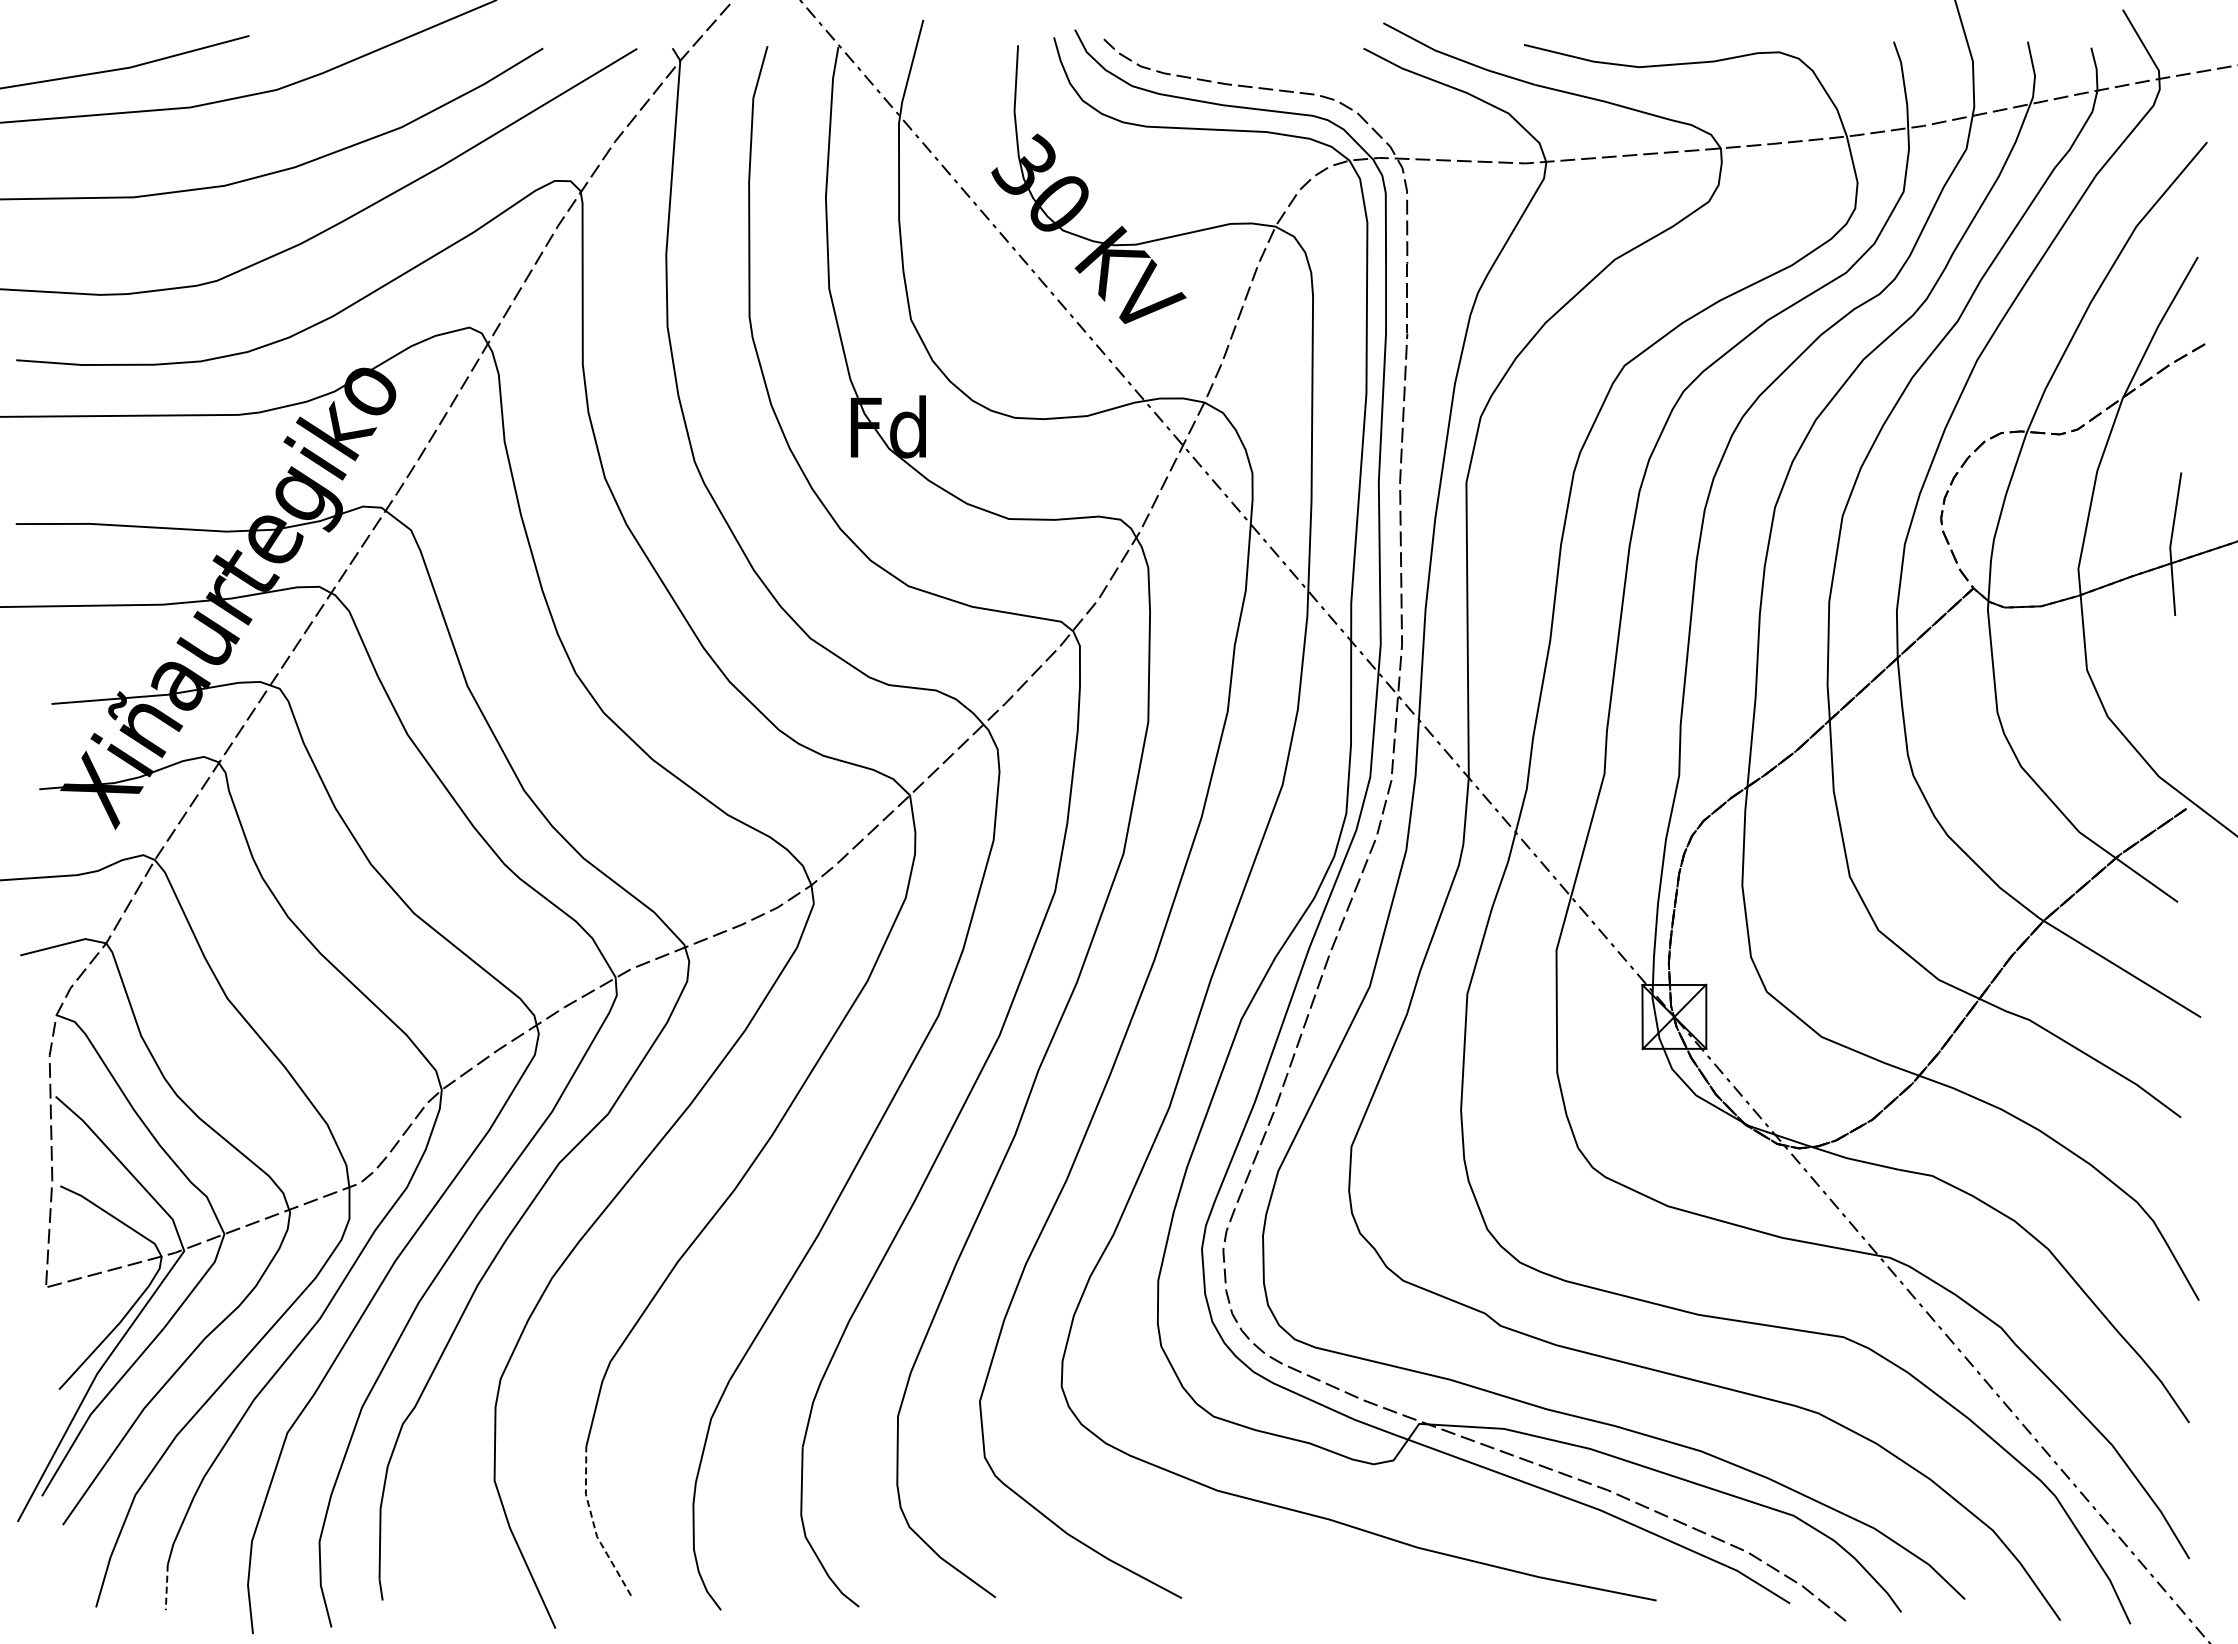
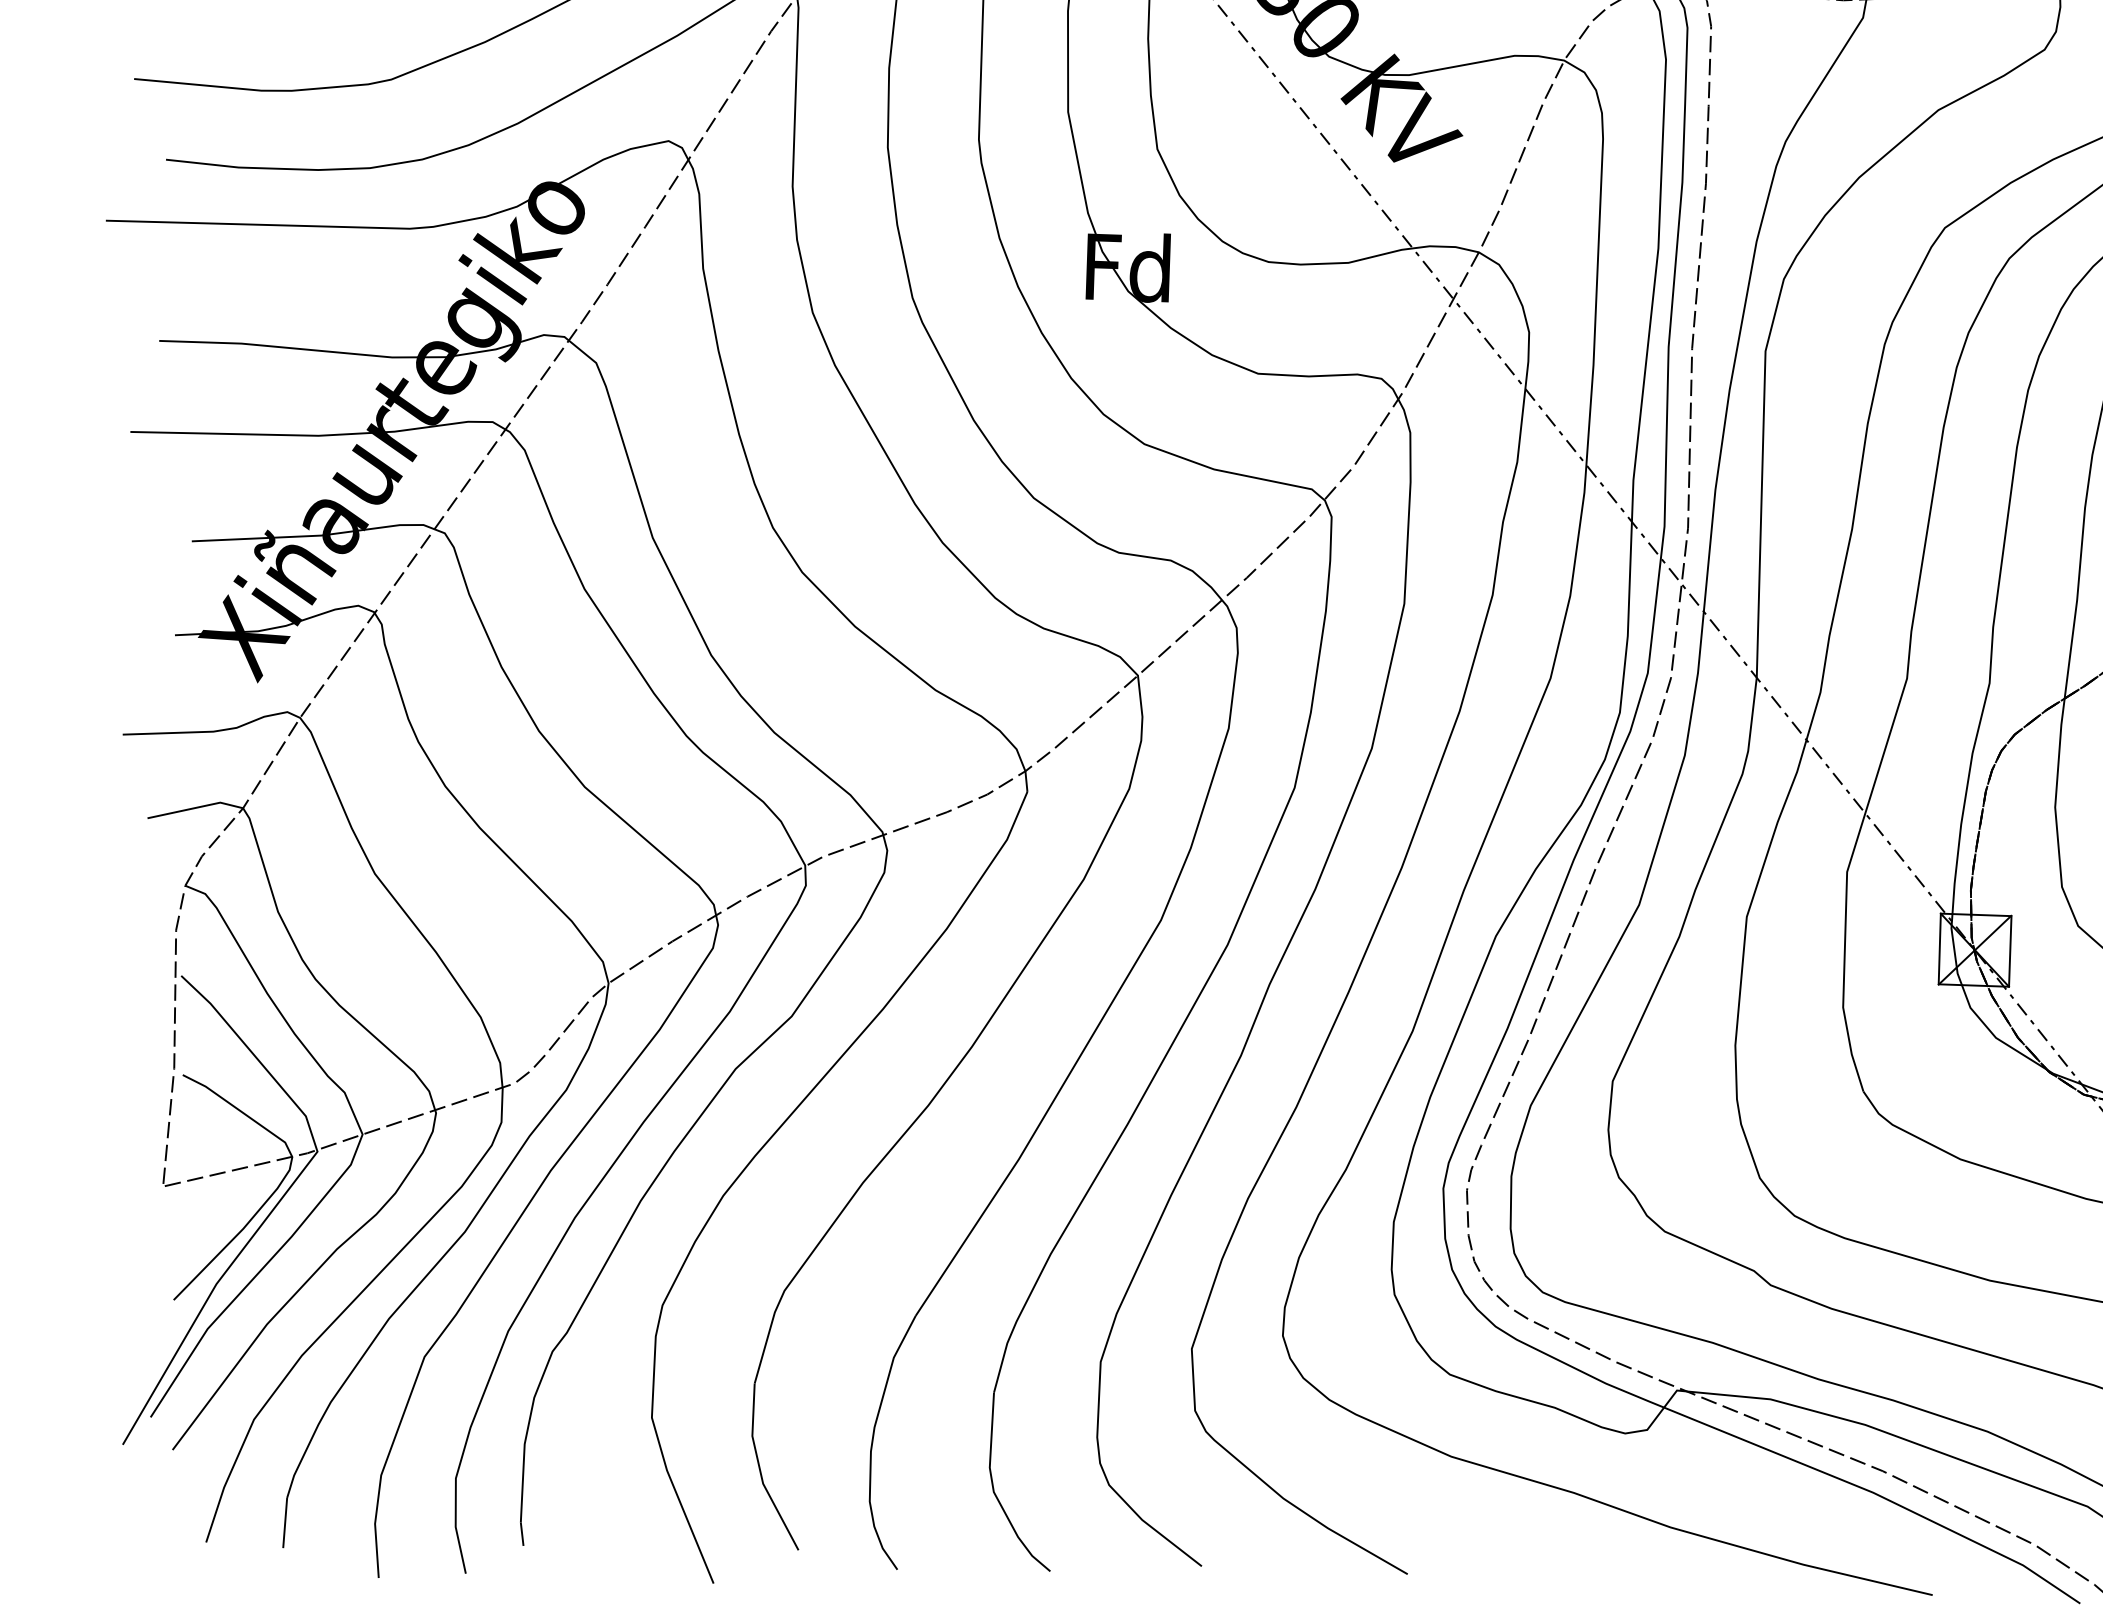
line: (594, 1525) -> (760, 1471), dashed -> solid
line: (166, 1587) -> (284, 1523), dashed -> solid

